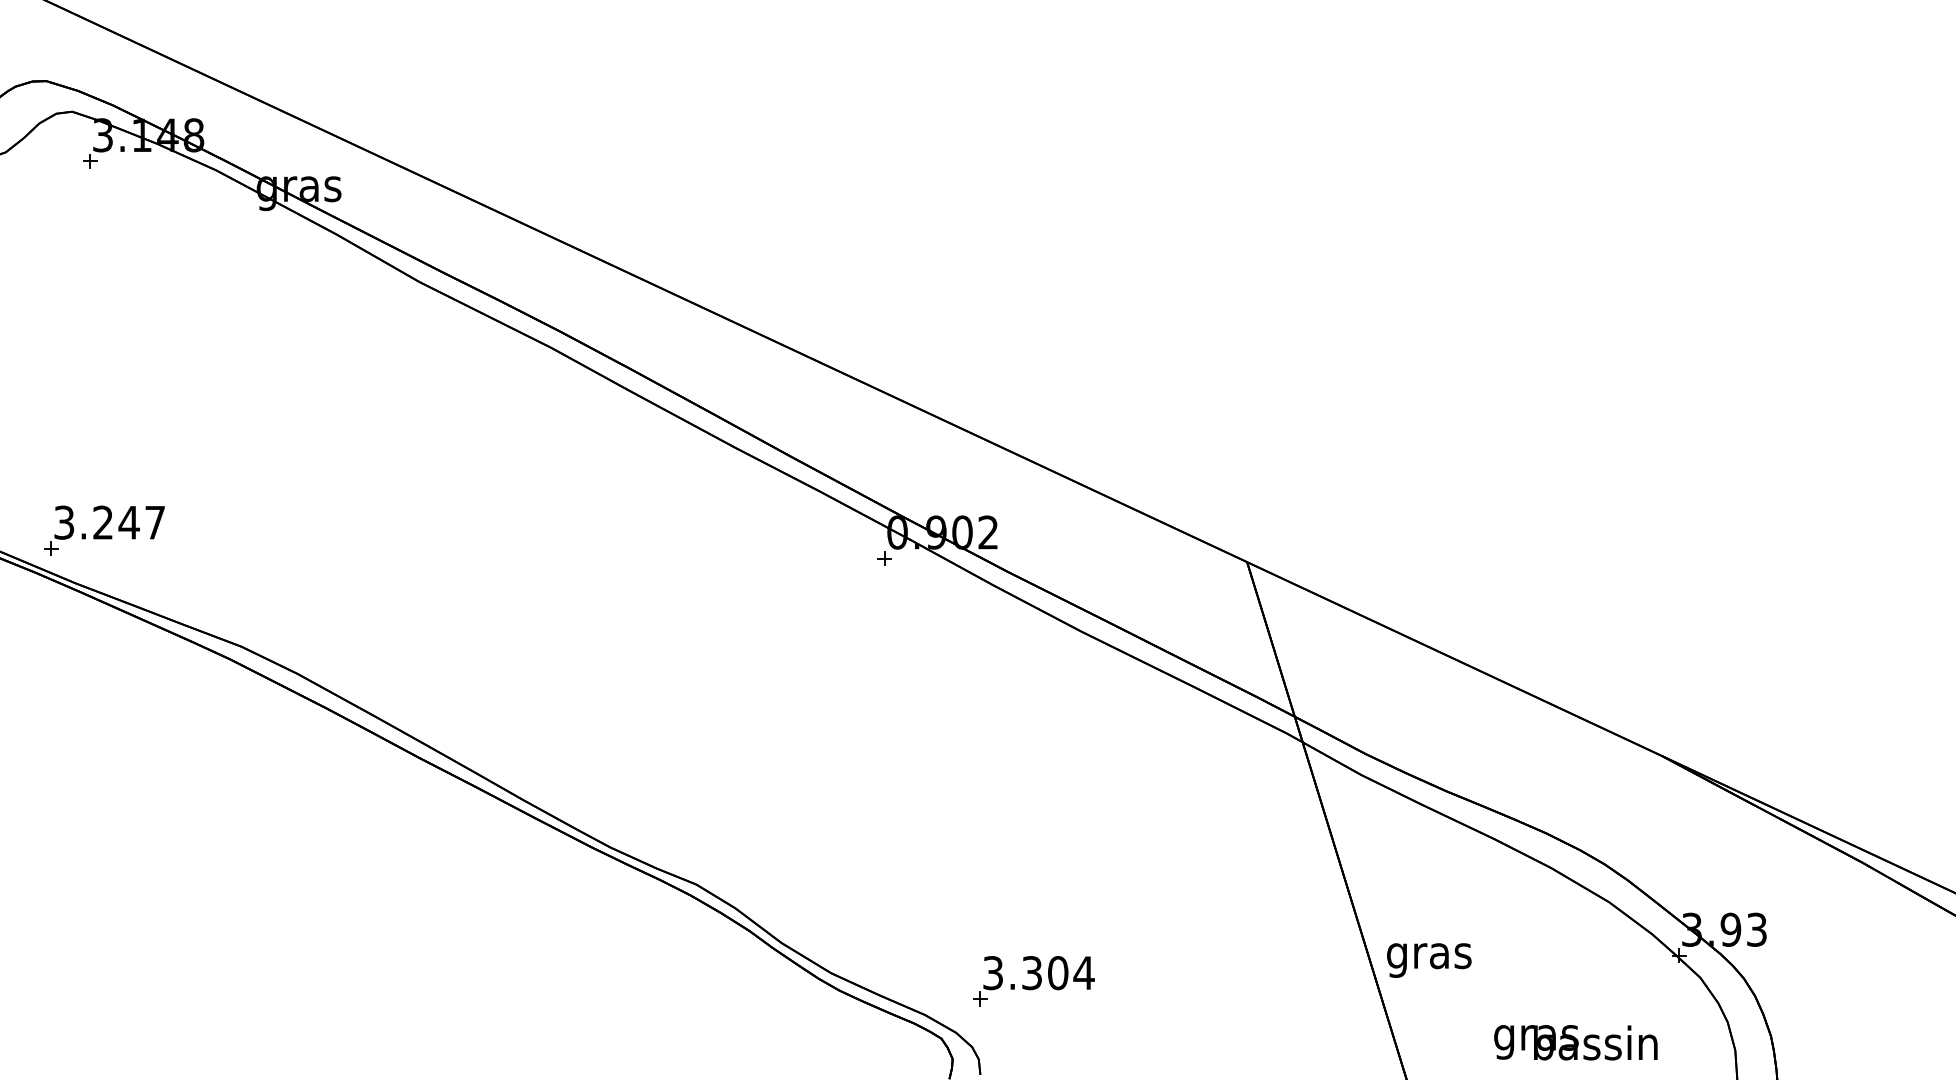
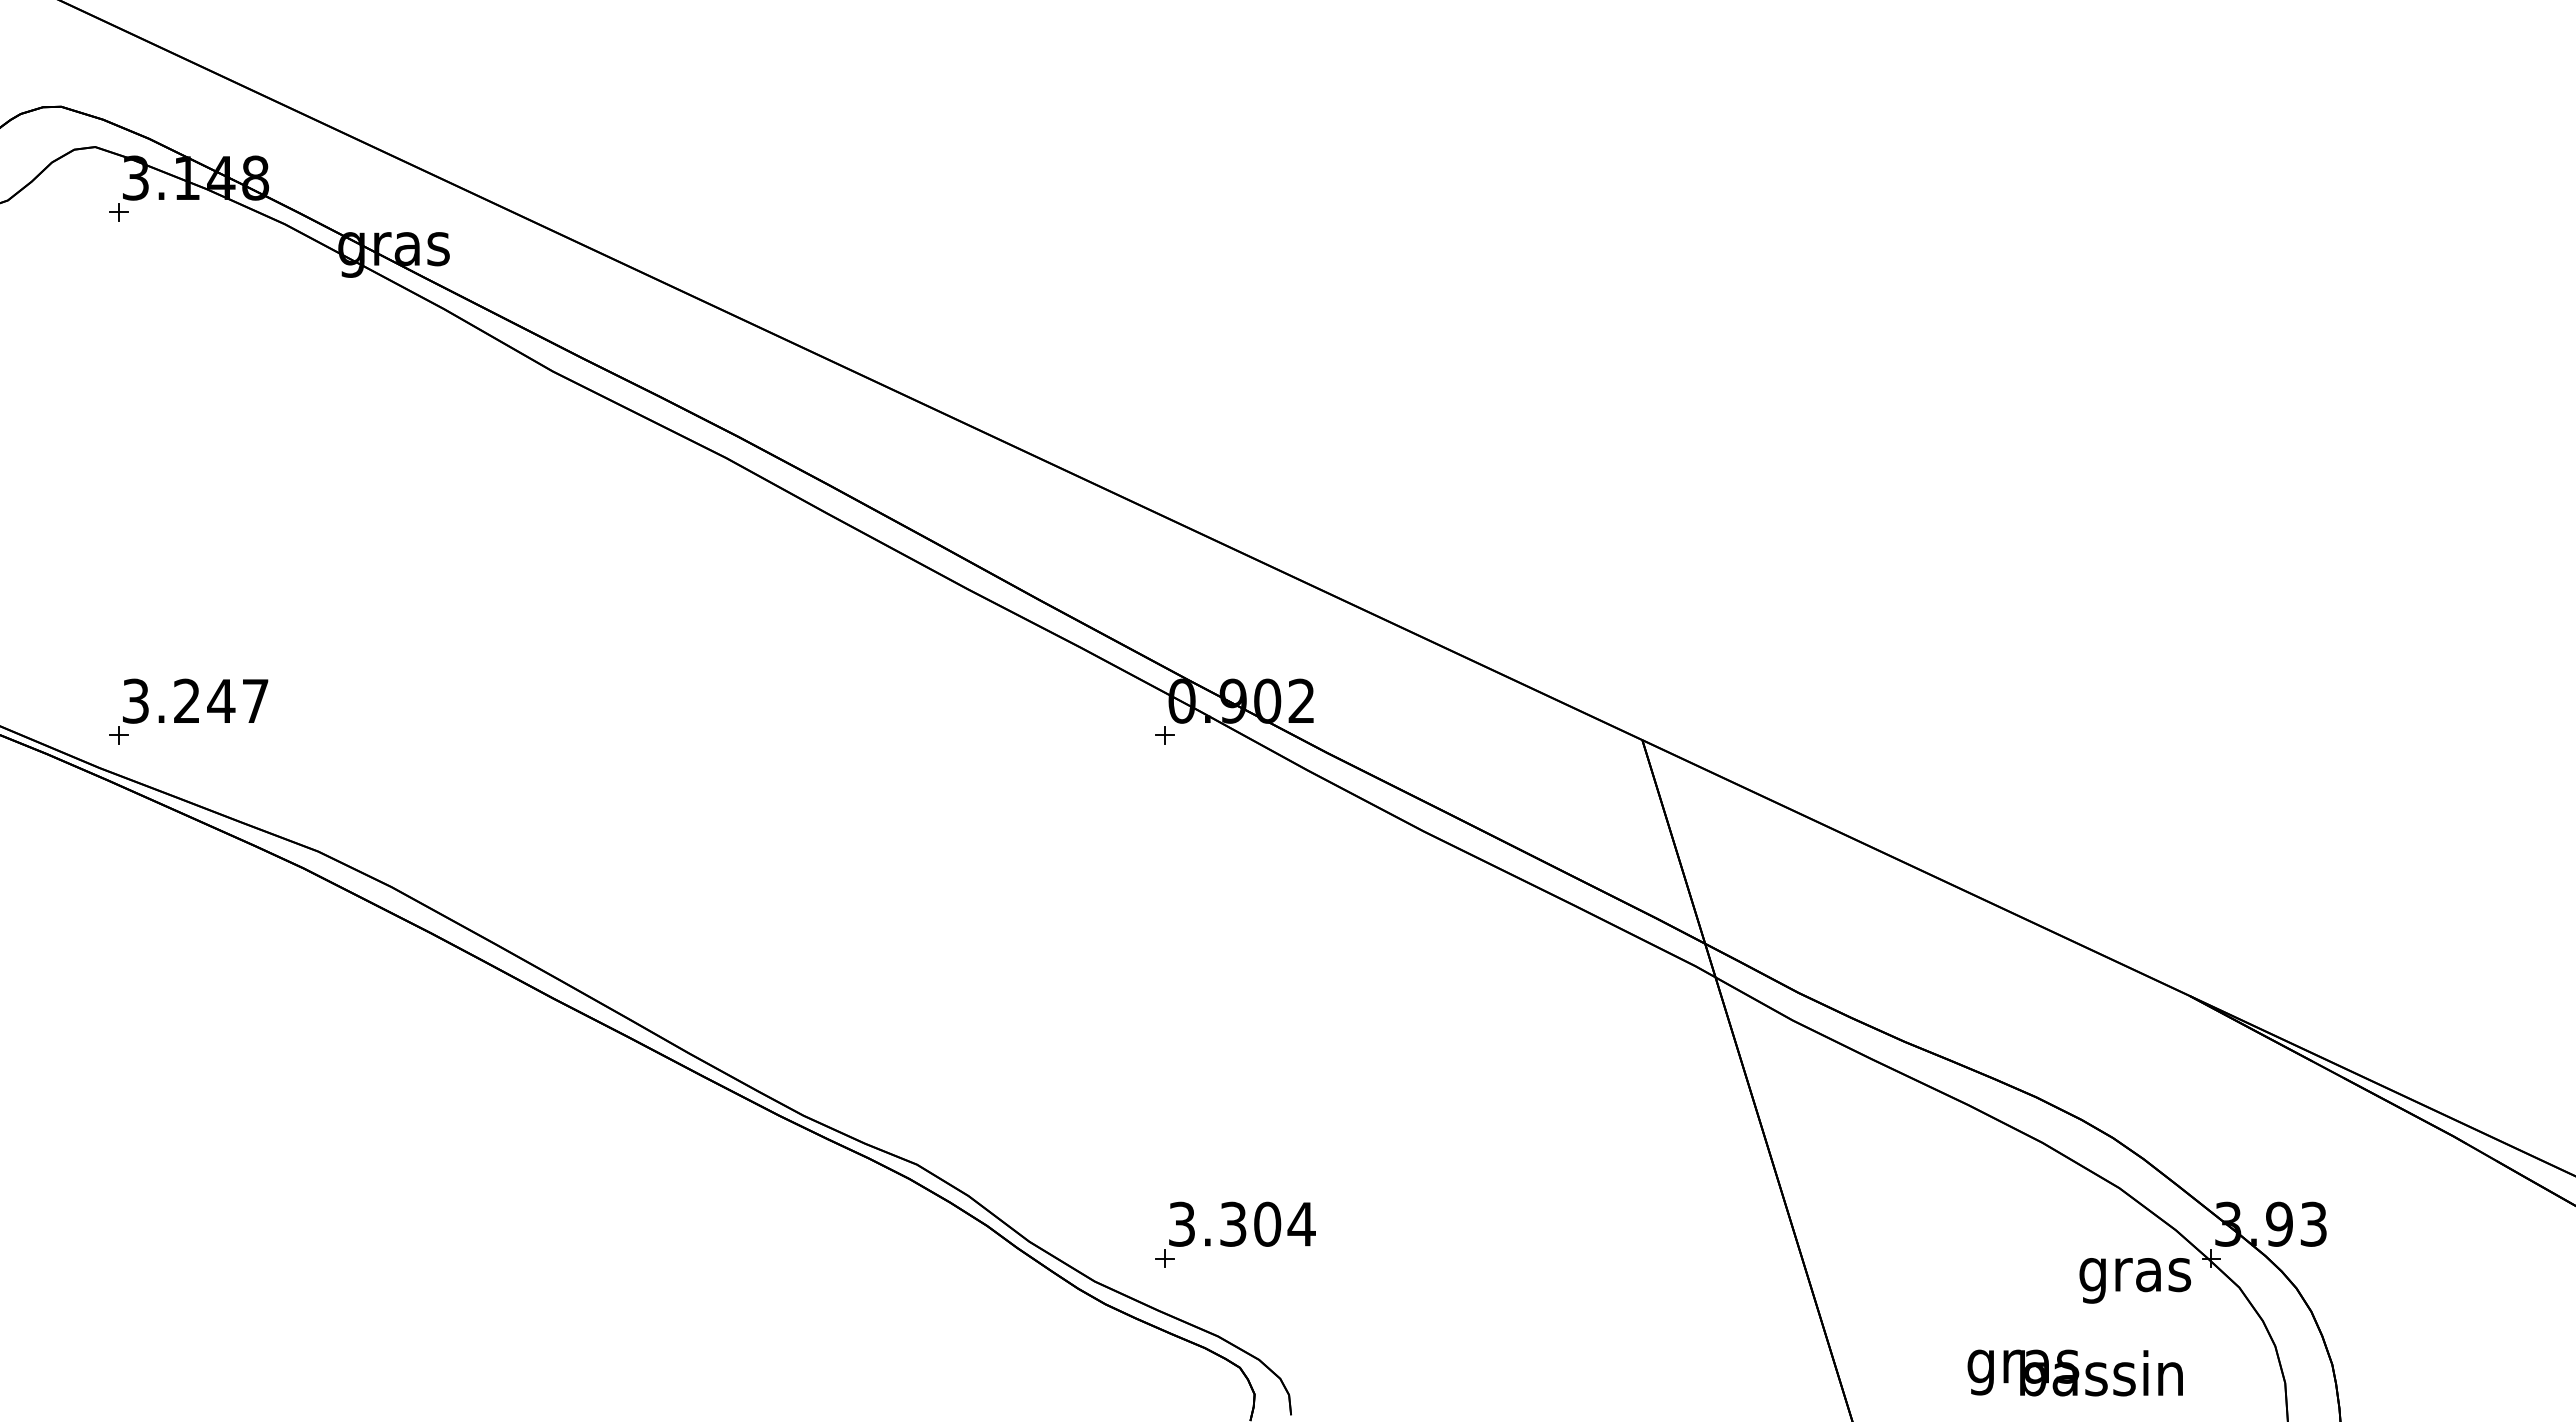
part: (104, 530) -> (188, 711), moved
text: (1429, 960) -> (2135, 1280), moved
part: (1033, 980) -> (1235, 1234), moved

